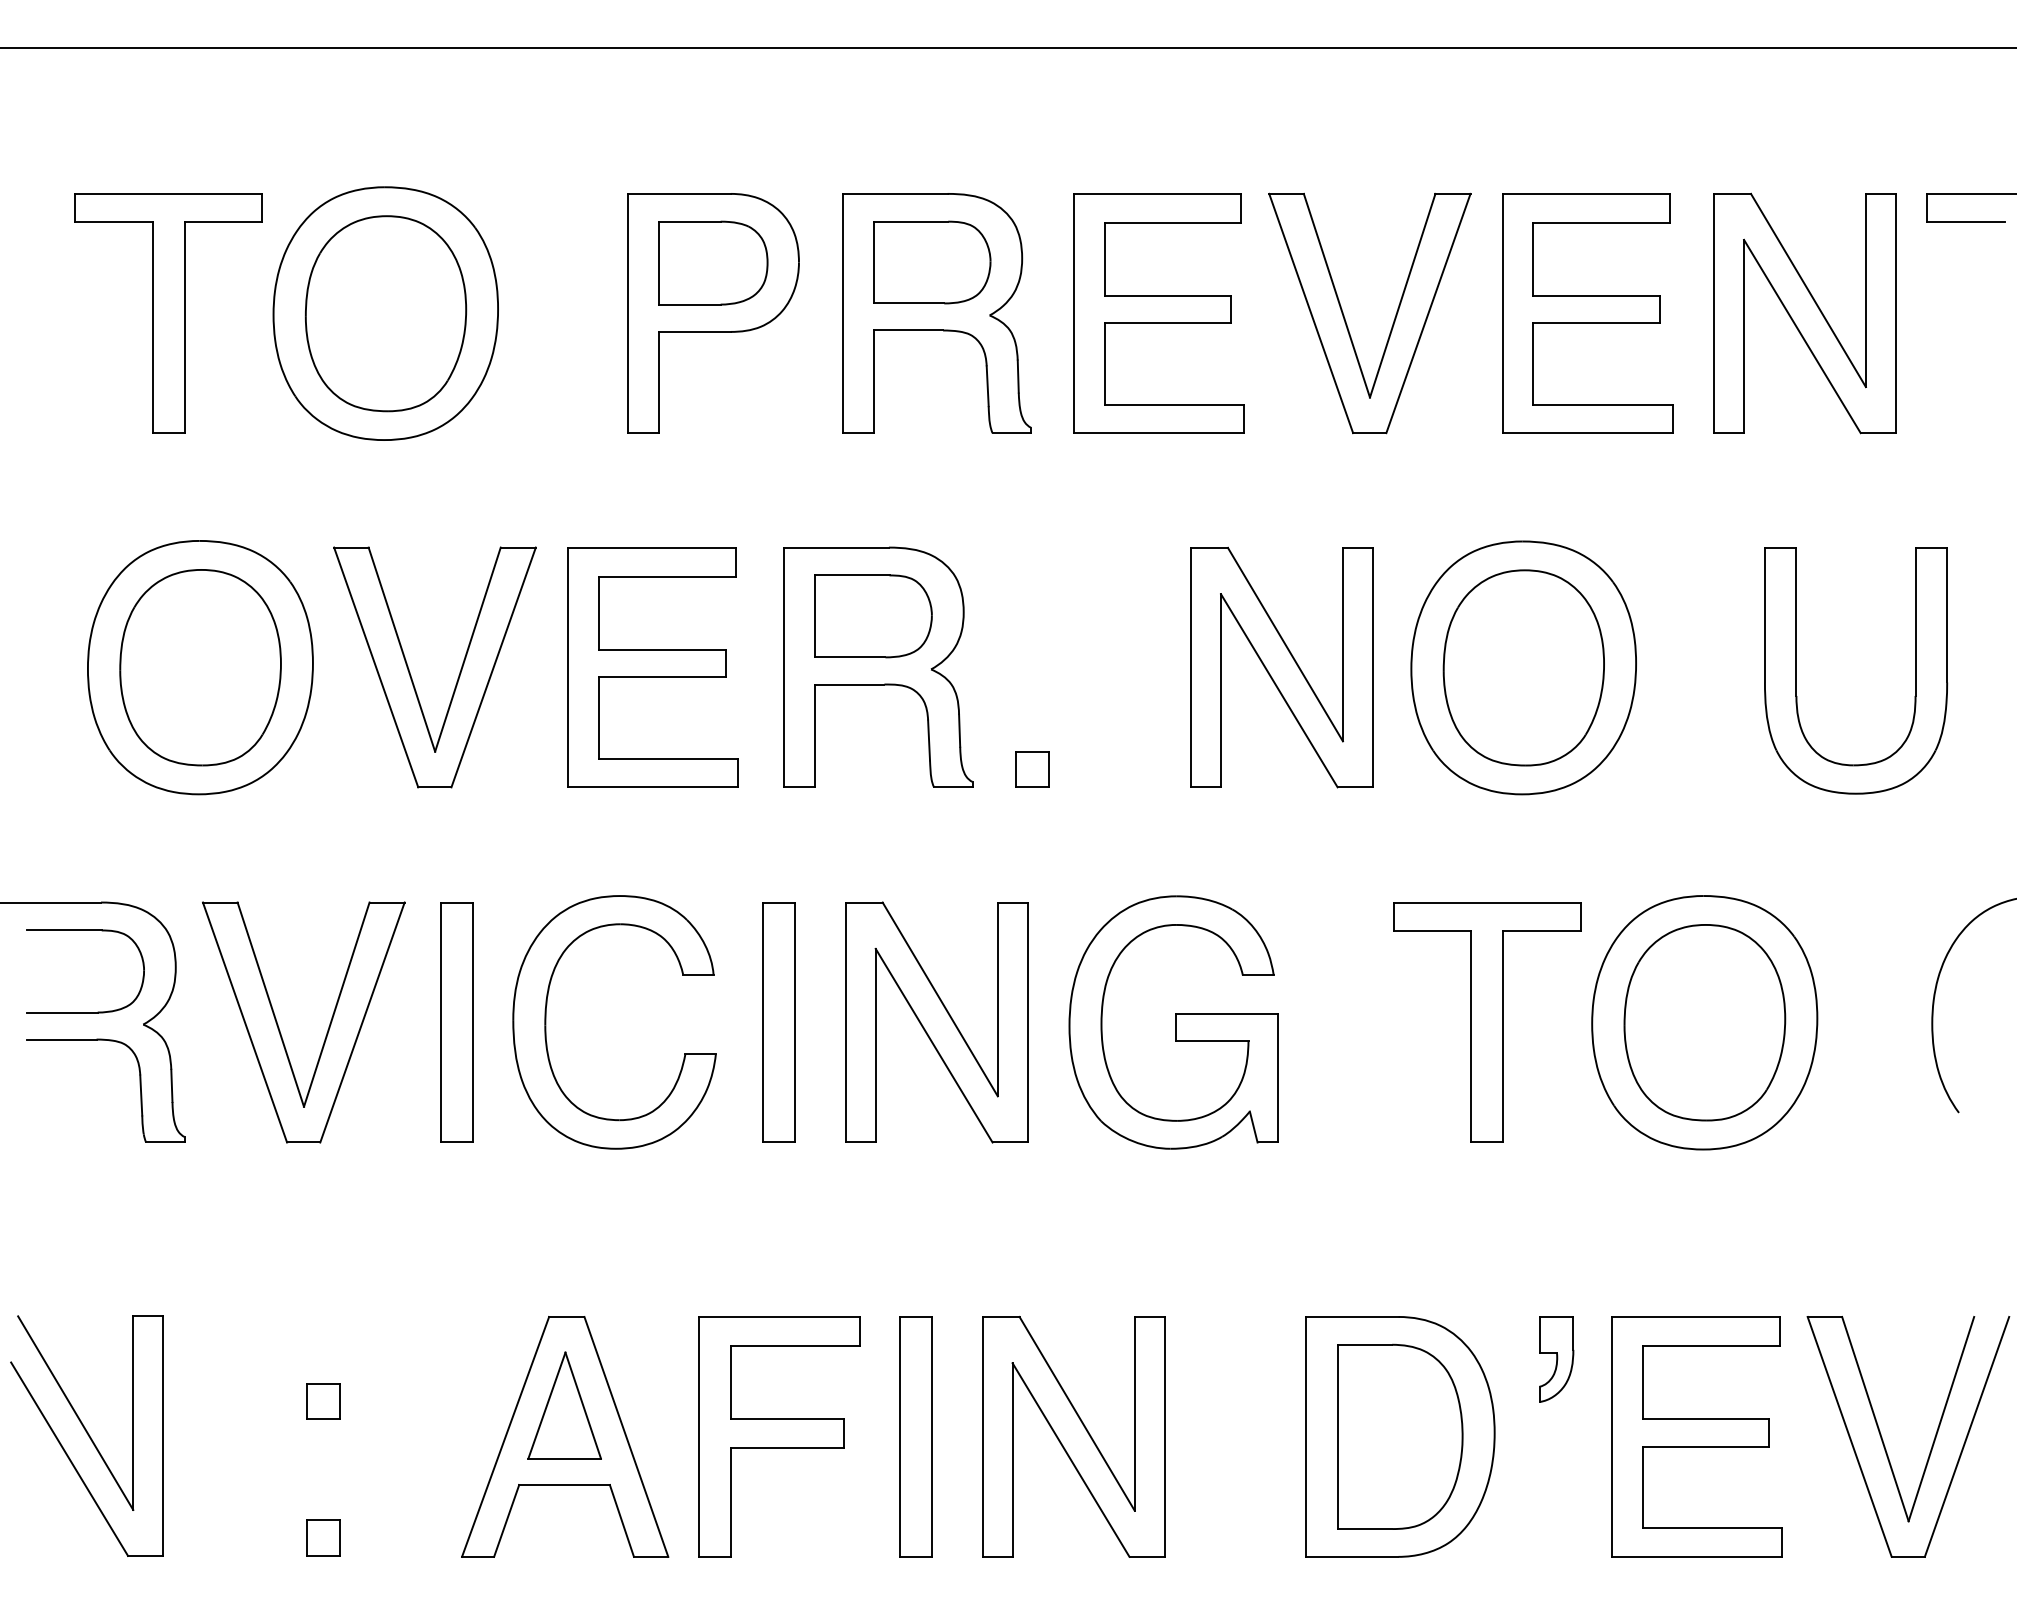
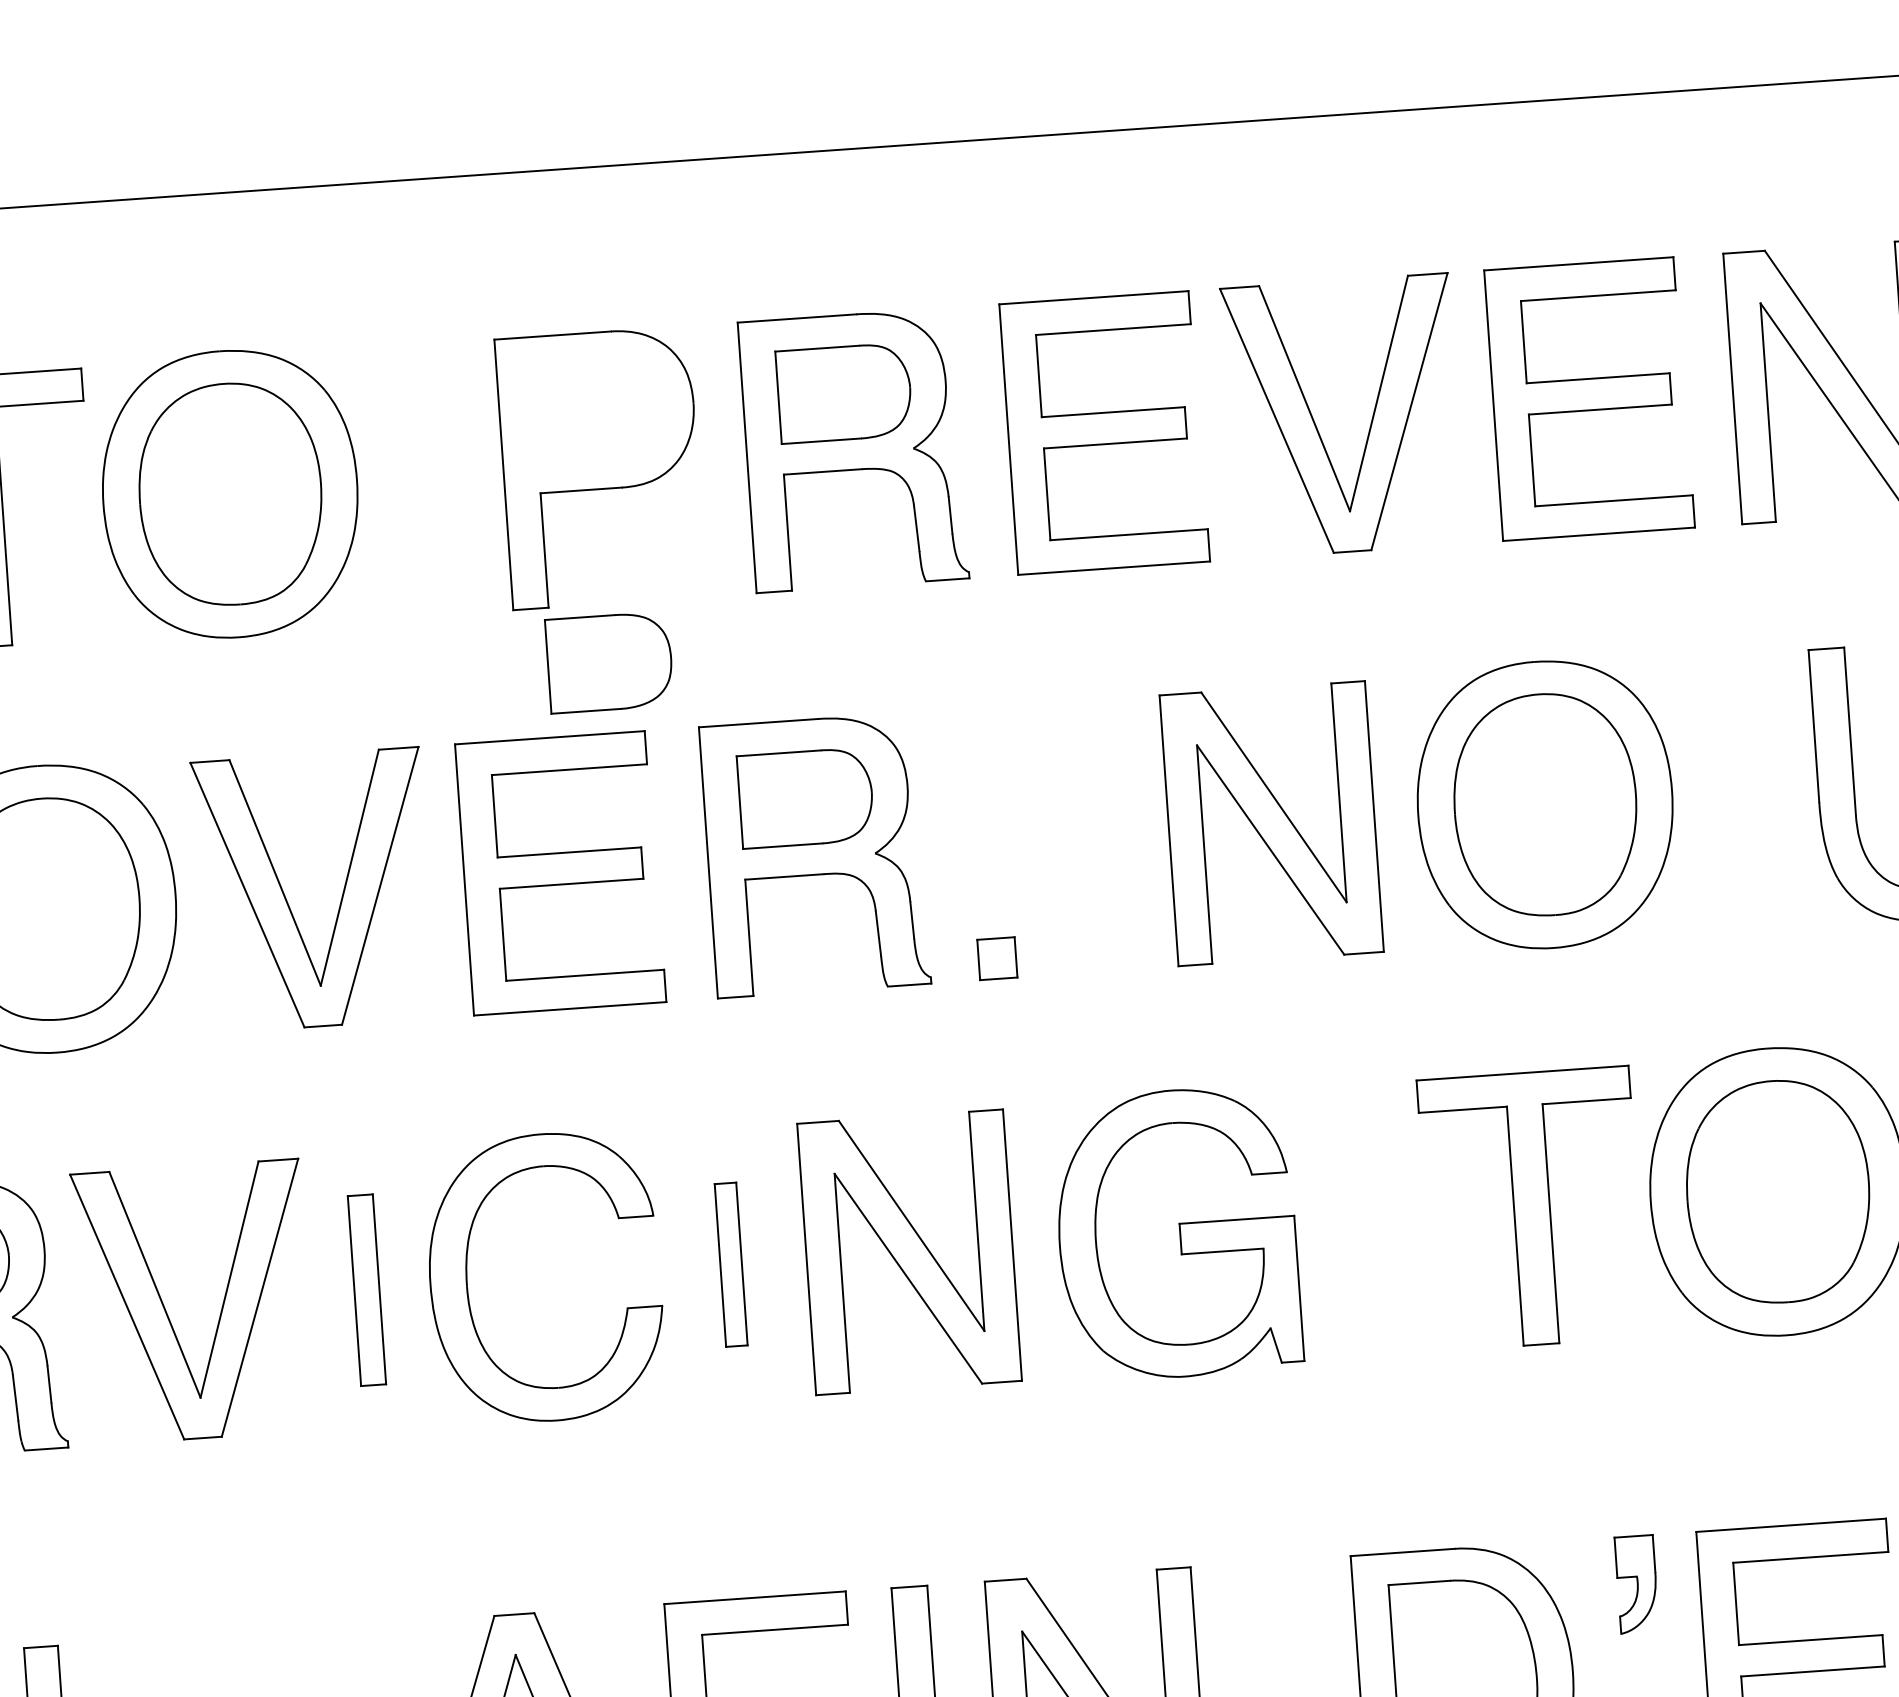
part: (713, 262) -> (609, 661), moved
part: (456, 1022) -> (366, 1290), size x0.7
part: (778, 1022) -> (730, 1264), size x0.6

